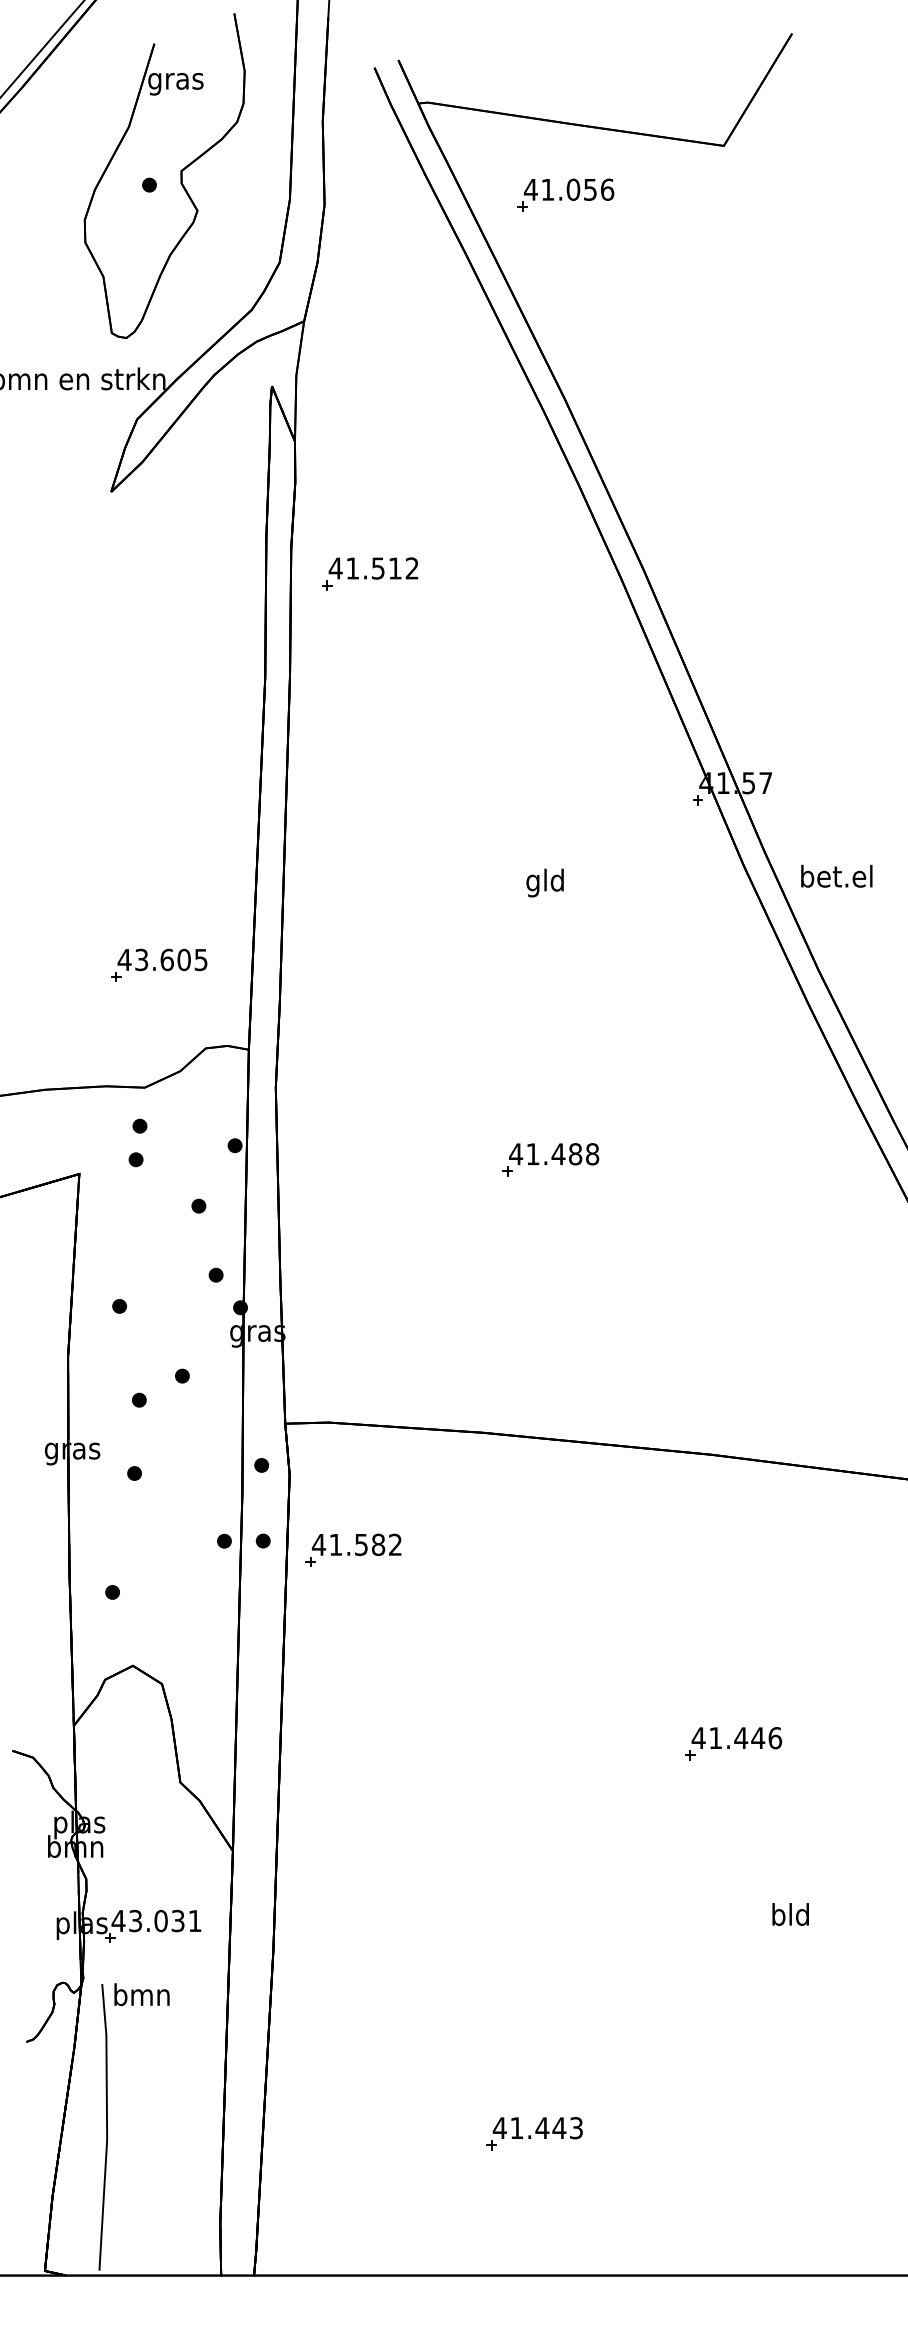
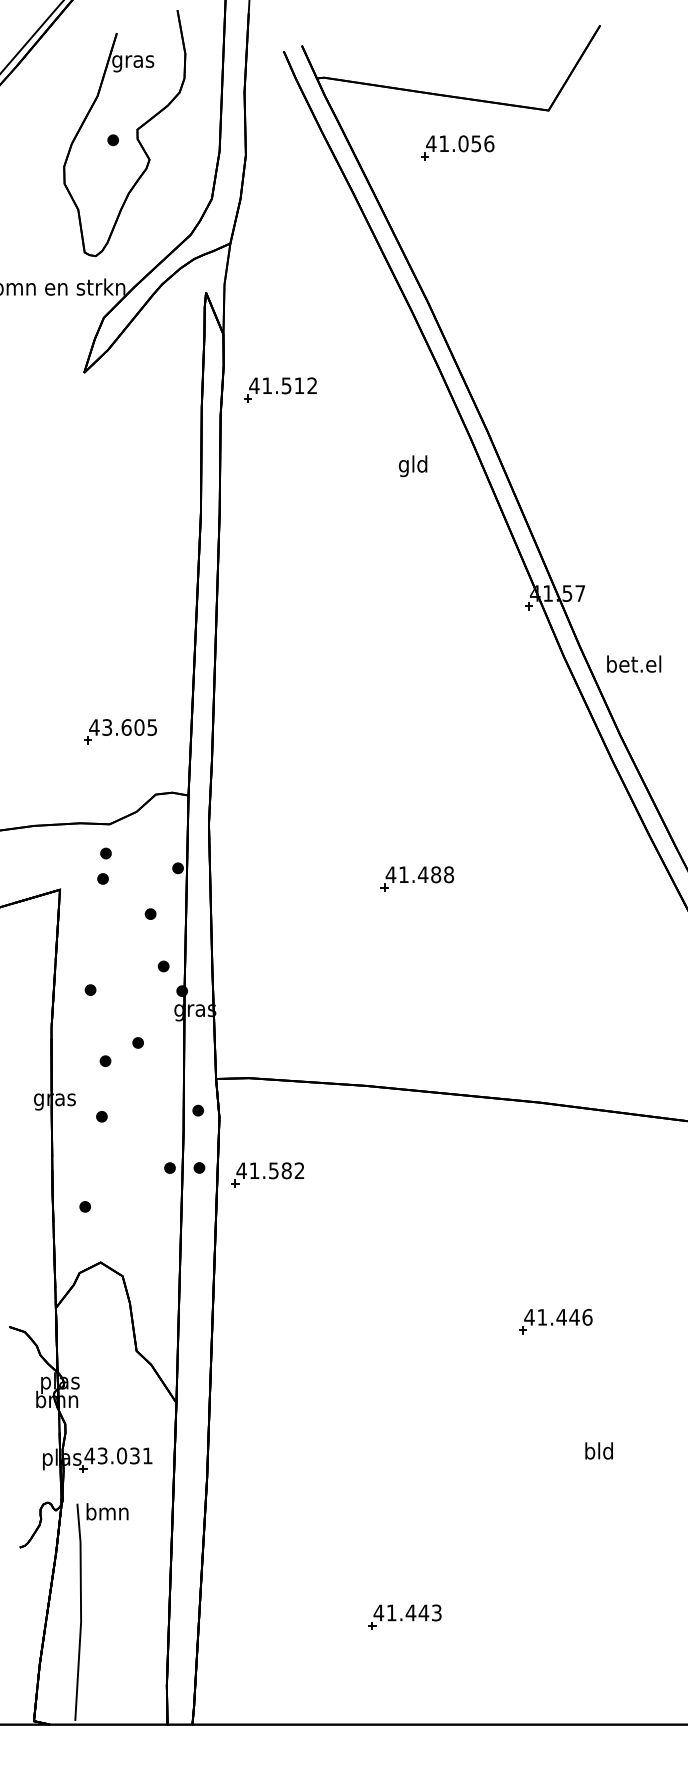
part: (565, 194) -> (457, 147), moved
part: (370, 573) -> (280, 389), moved
text: (544, 883) -> (412, 466), moved

